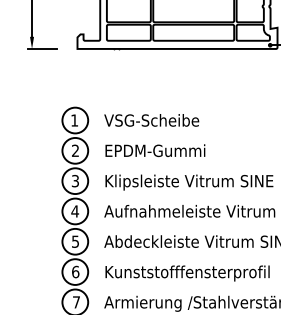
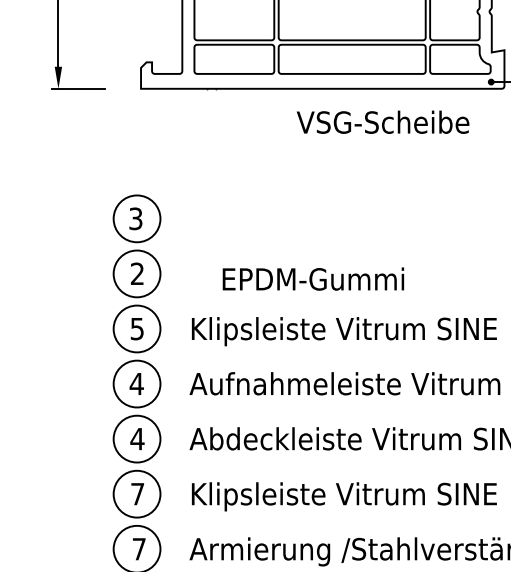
text: (74, 120) -> (135, 218), 1 -> 3
text: (151, 120) -> (382, 122), moved
text: (155, 150) -> (313, 278), moved
text: (75, 180) -> (137, 327), 3 -> 5
text: (75, 241) -> (137, 438), 5 -> 4
text: (75, 271) -> (137, 493), 6 -> 7
text: (194, 273) -> (353, 496), Kunststofffensterprofil -> Klipsleiste Vitrum SINE

